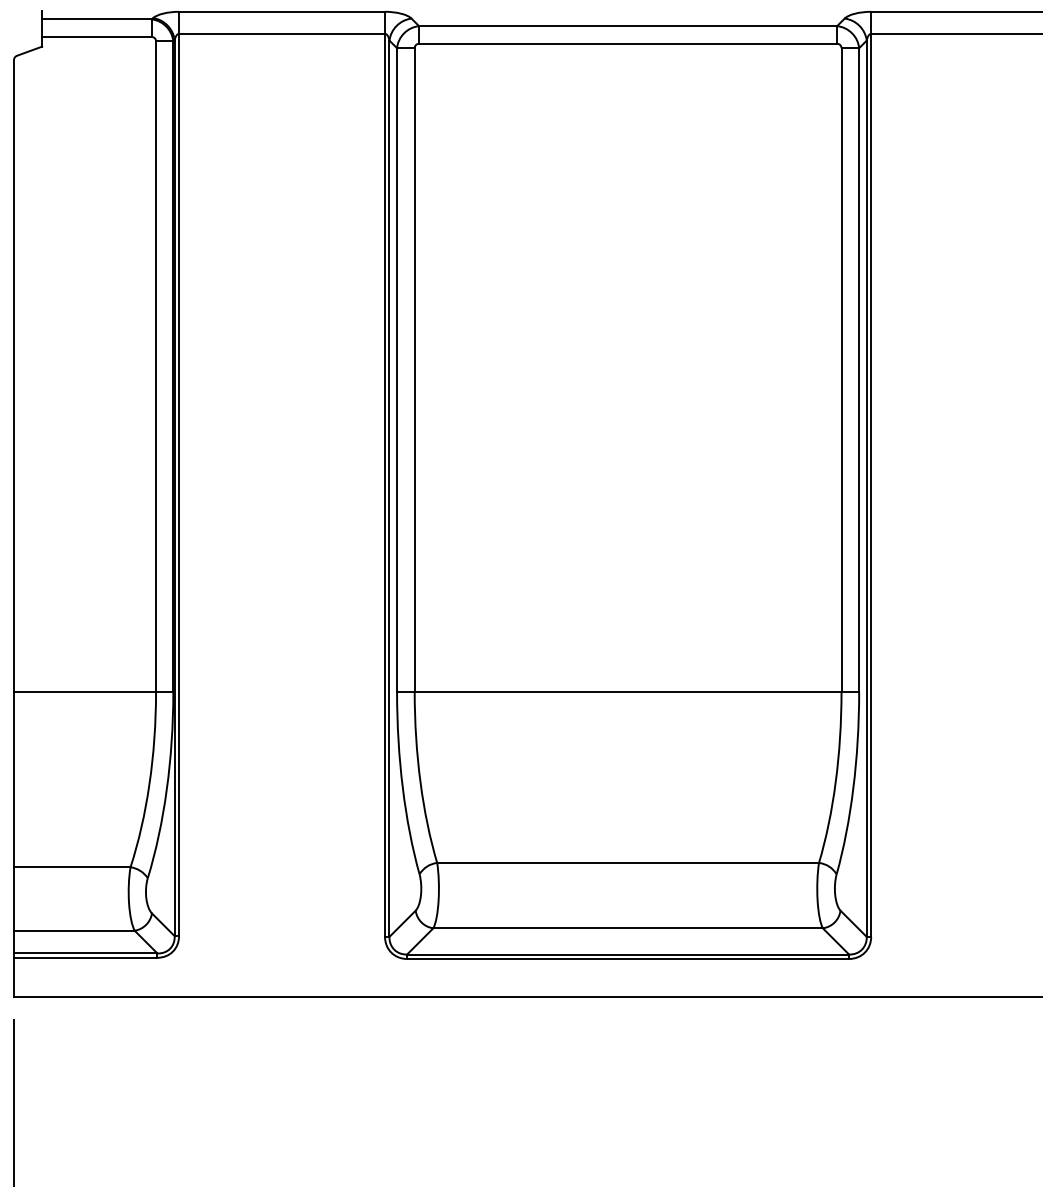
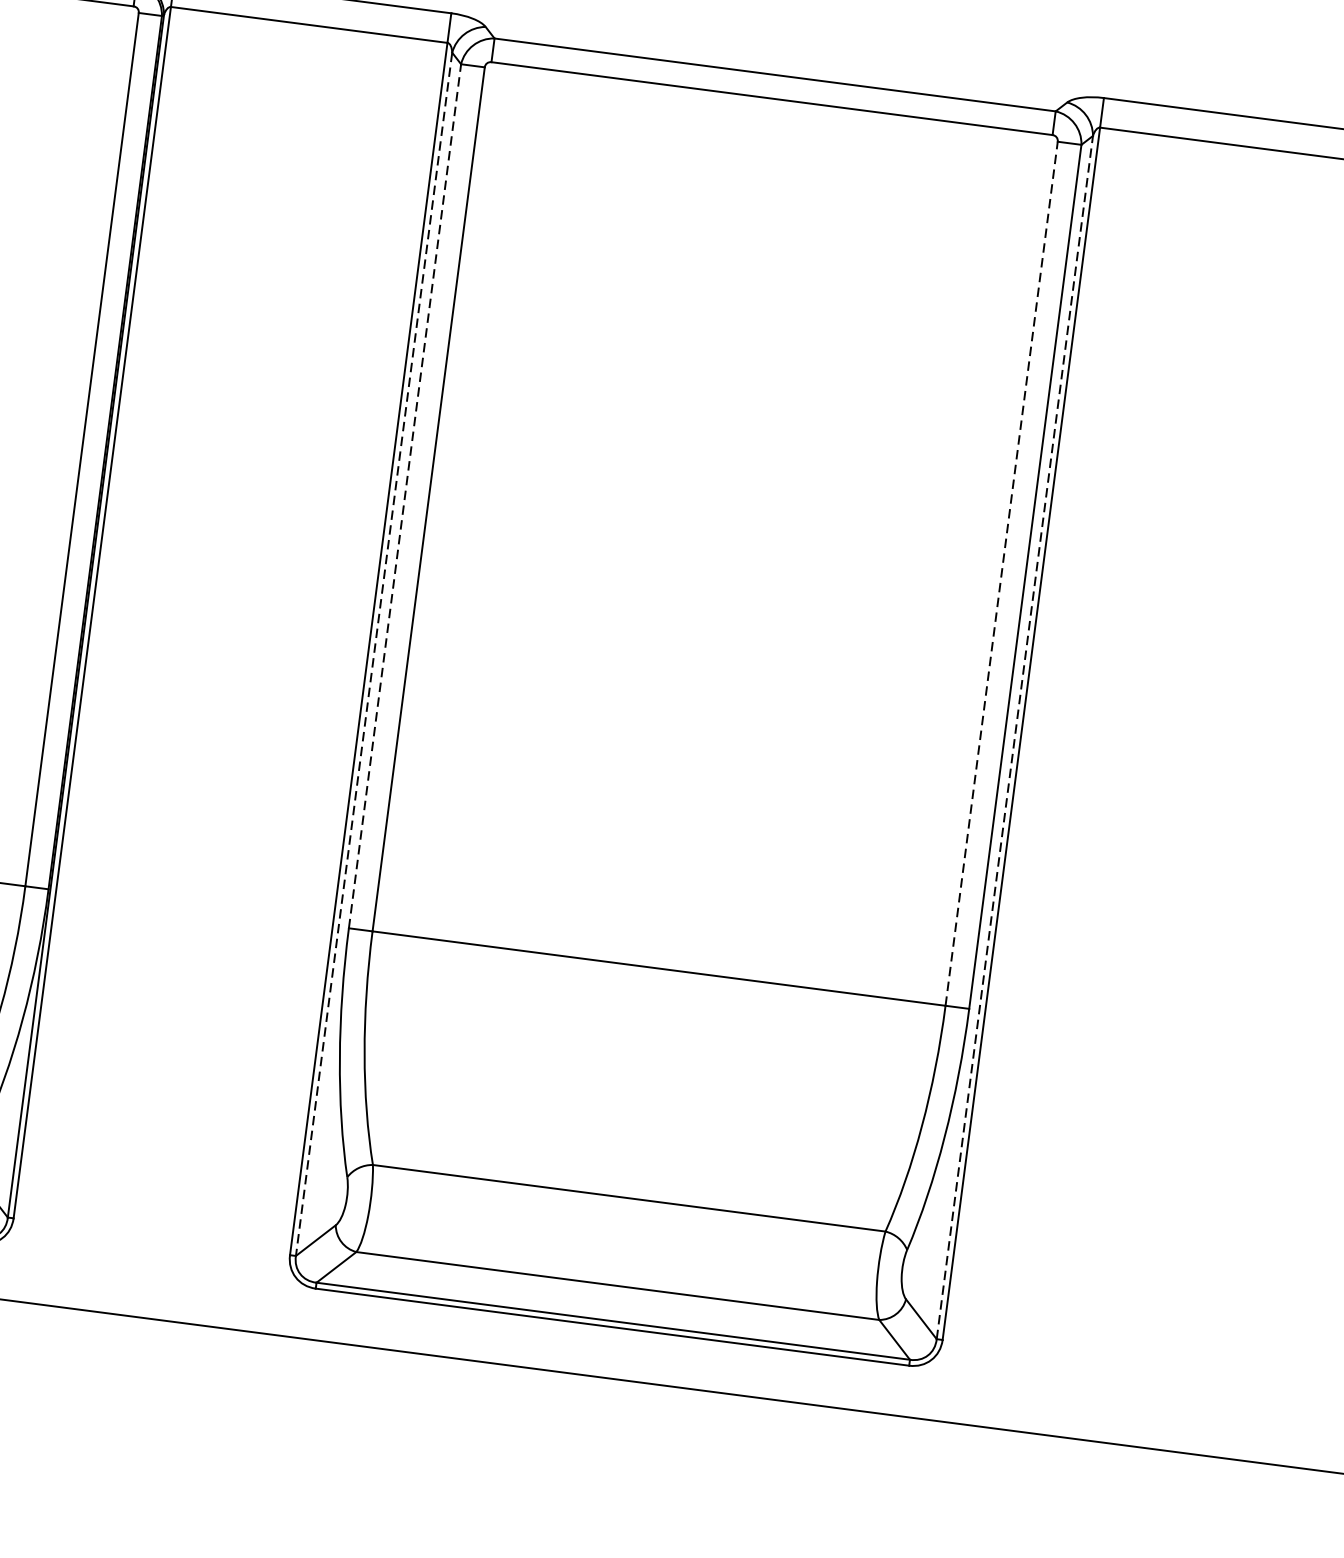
line: (397, 370) -> (405, 496), solid -> dashed
line: (841, 370) -> (1001, 574), solid -> dashed
line: (866, 488) -> (1014, 737), solid -> dashed
line: (389, 489) -> (374, 655), solid -> dashed

